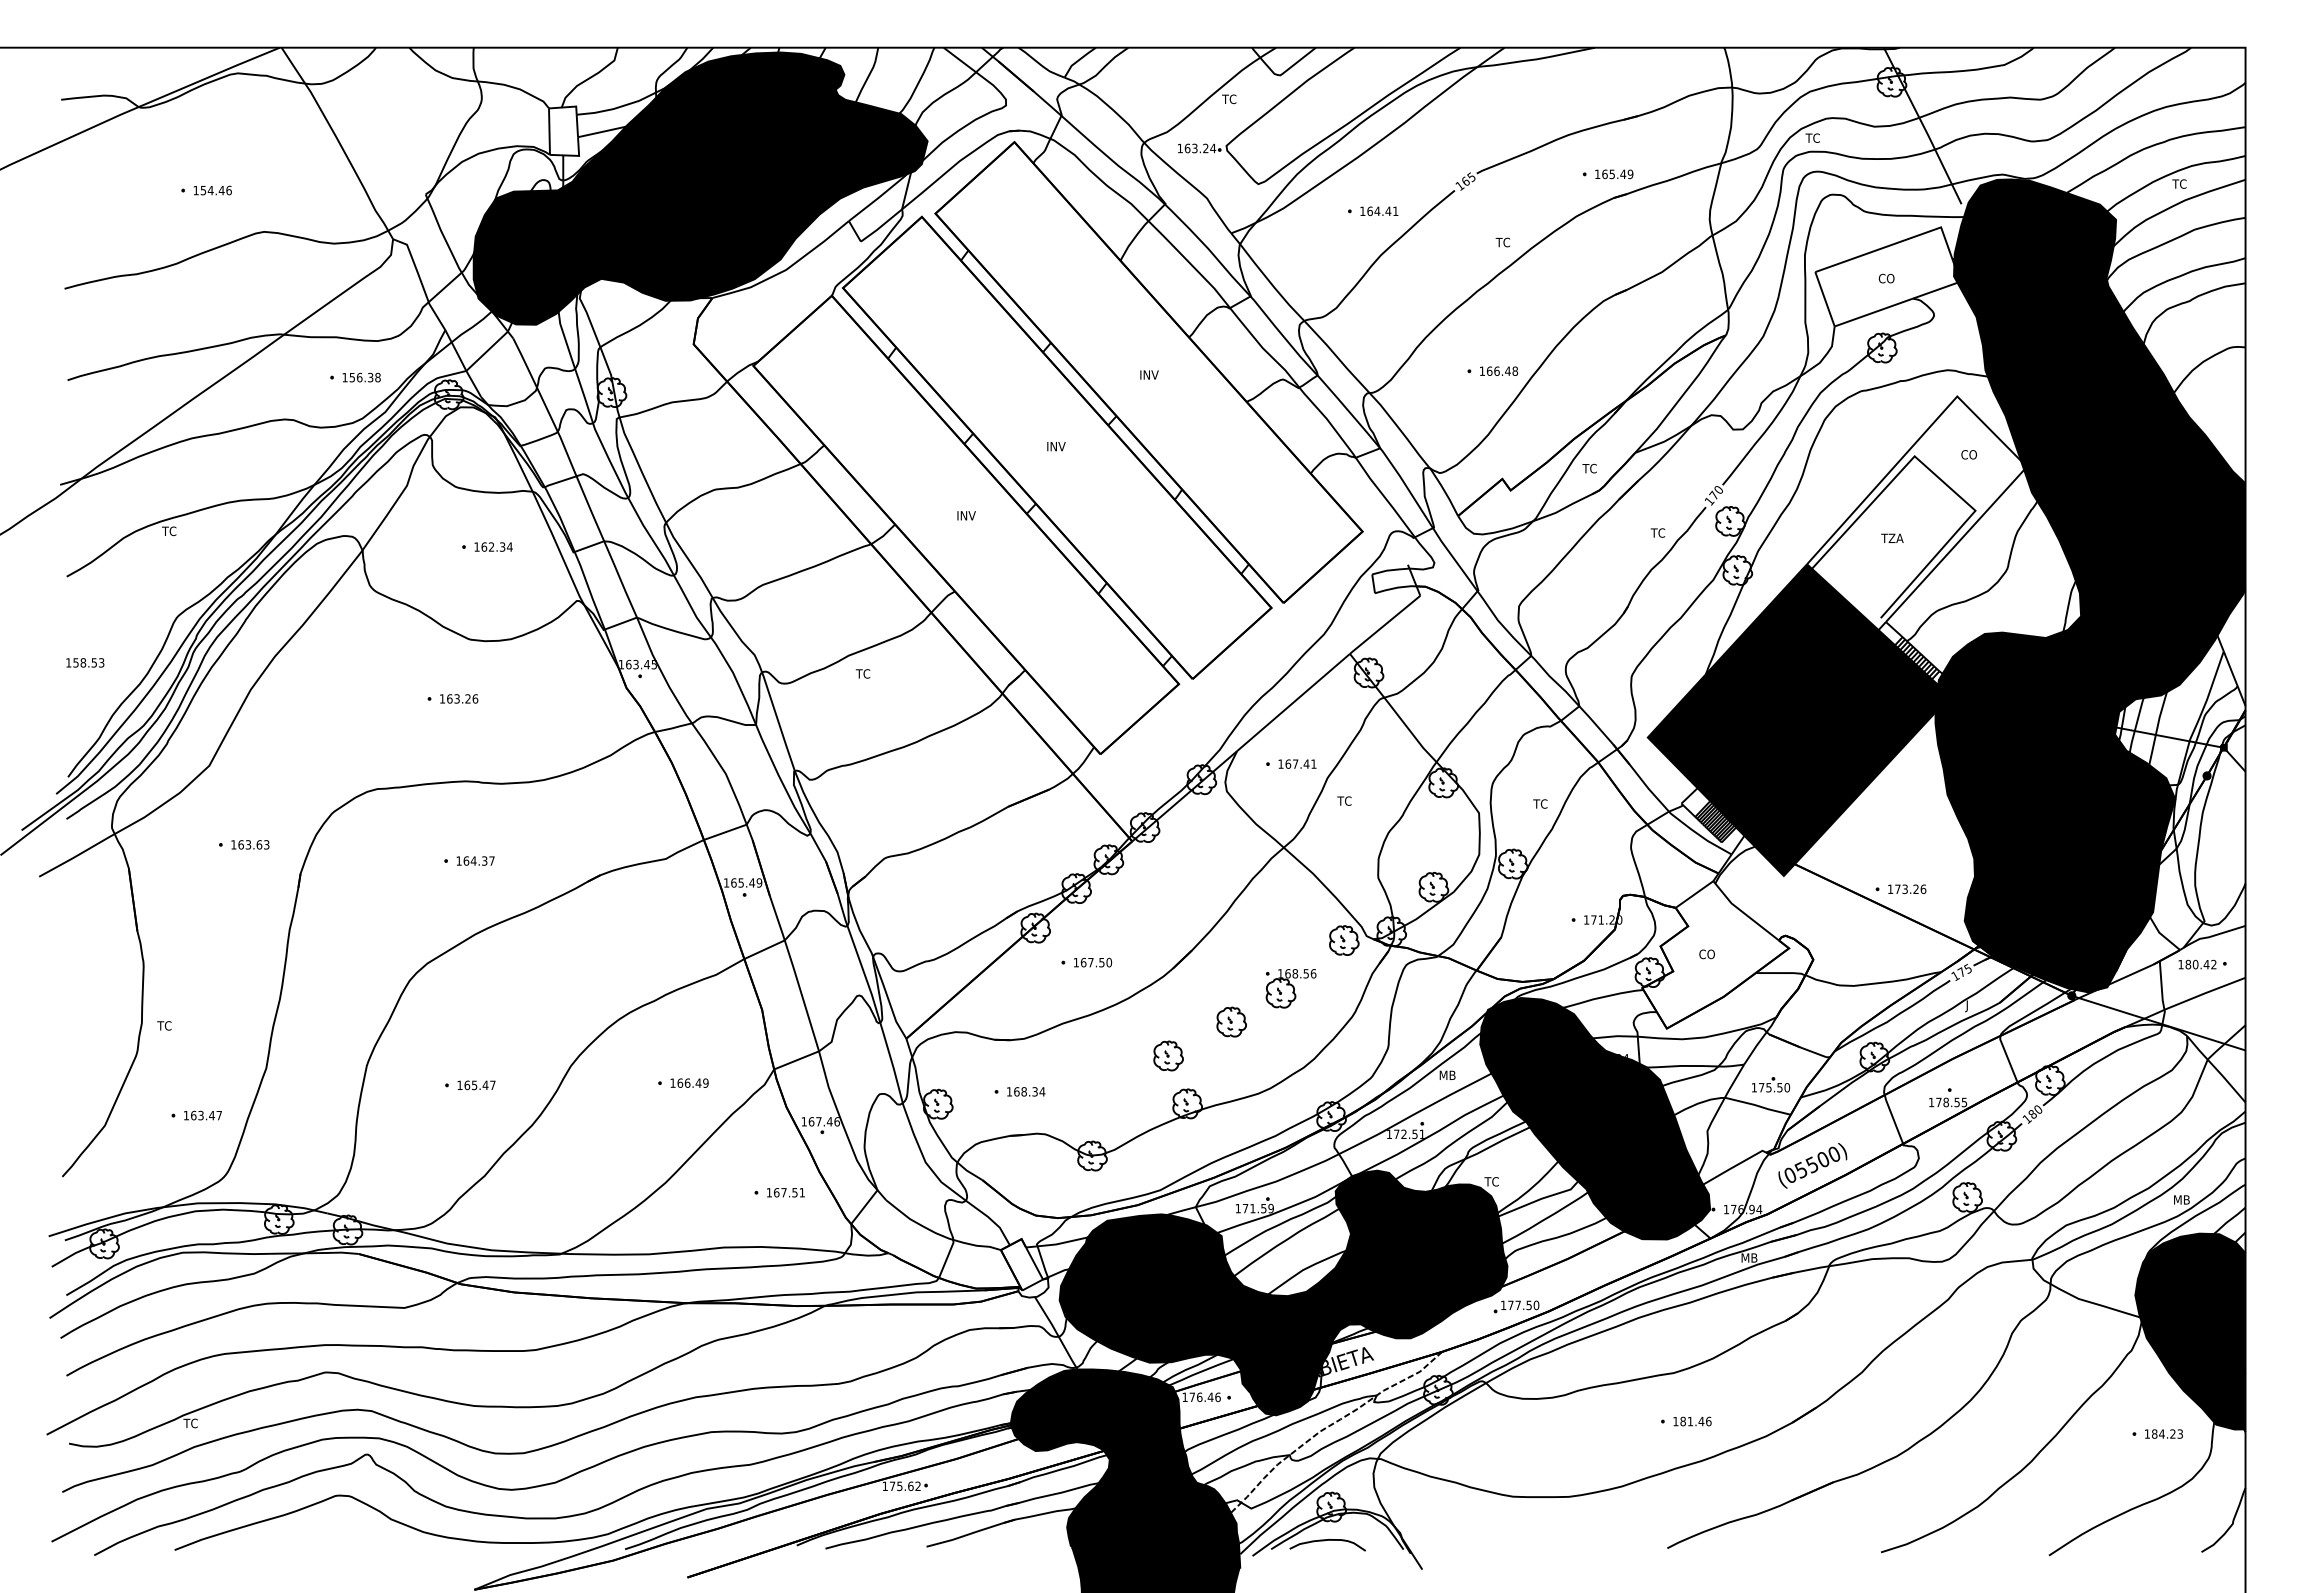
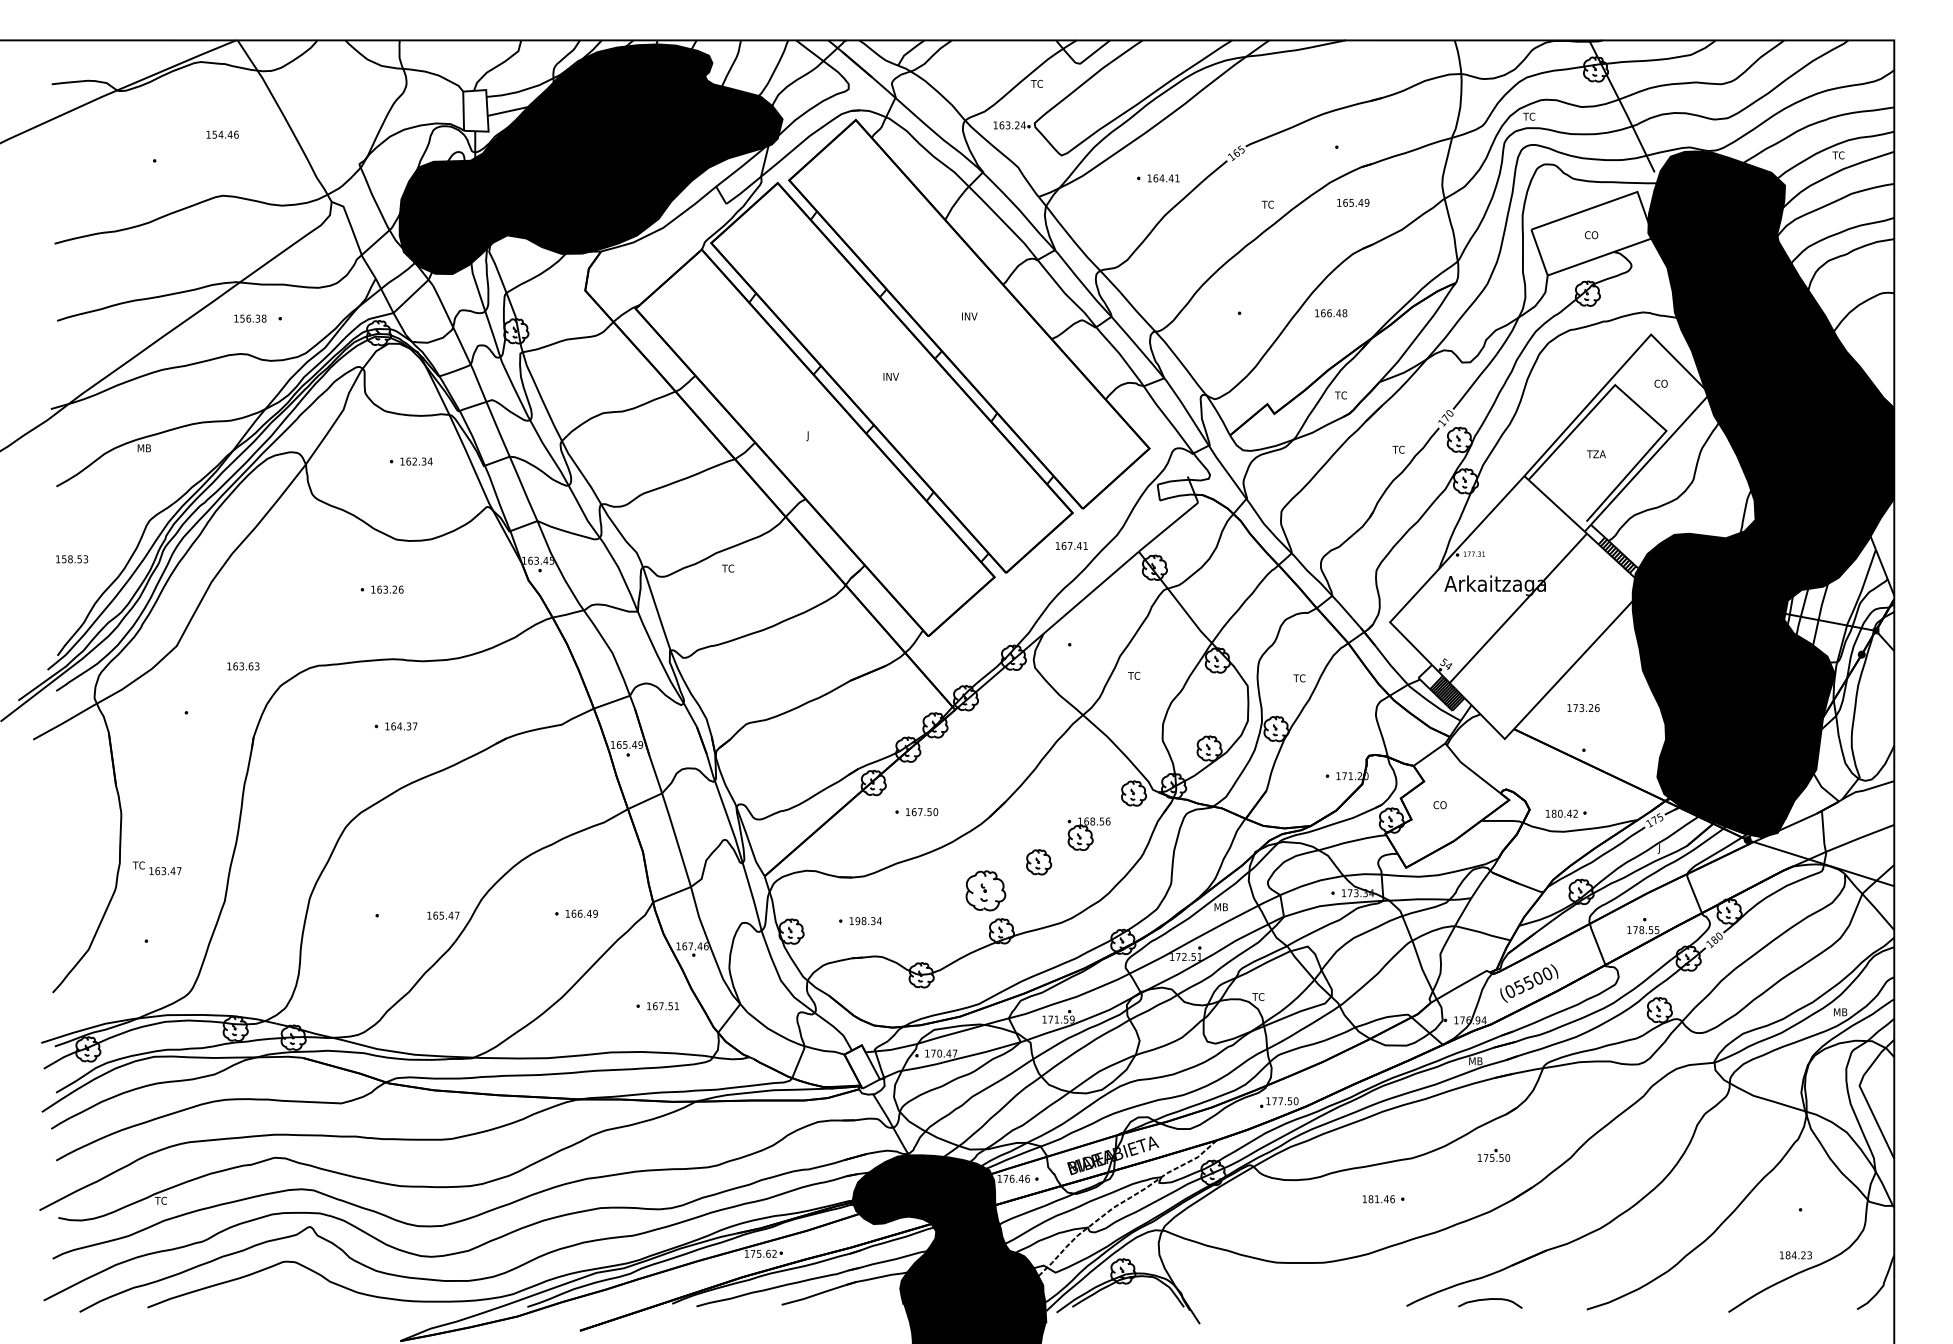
text: (1614, 174) -> (1353, 203), moved
text: (212, 190) -> (222, 134), moved
text: (1499, 370) -> (1331, 312), moved
text: (361, 377) -> (250, 318), moved
text: (965, 516) -> (814, 435), INV -> J
text: (170, 531) -> (143, 448), TC -> MB
fill: (1798, 720) -> (1517, 607), removed
text: (1297, 763) -> (1071, 545), moved
text: (250, 844) -> (243, 666), moved
text: (1907, 889) -> (1583, 708), moved
part: (2202, 964) -> (1566, 813), moved
part: (1168, 1055) -> (985, 890), size x1.6
part: (1771, 1084) -> (1494, 1155), moved
text: (476, 1085) -> (443, 915), moved
text: (1016, 1091) -> (857, 920), 168.34 -> 198.34
text: (202, 1115) -> (165, 871), moved
fill: (1595, 1118) -> (1345, 943), removed
fill: (1283, 1292) -> (1082, 1090), removed
fill: (2190, 1331) -> (1847, 1123), removed
text: (1692, 1421) -> (1378, 1199), moved
text: (2163, 1433) -> (1795, 1254), moved
curve: (1327, 1540) -> (1490, 1299), moved

